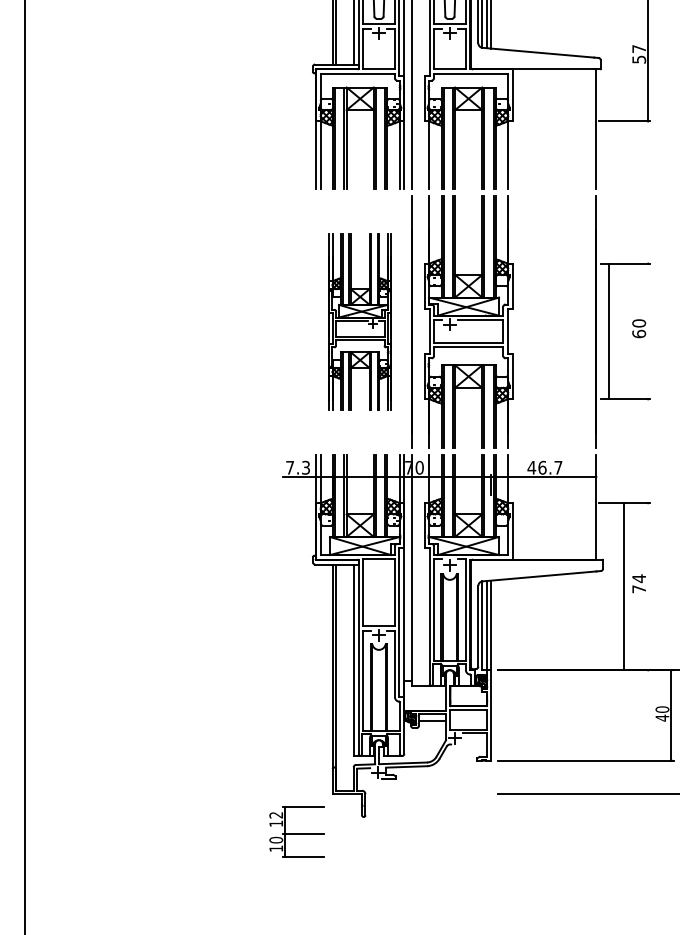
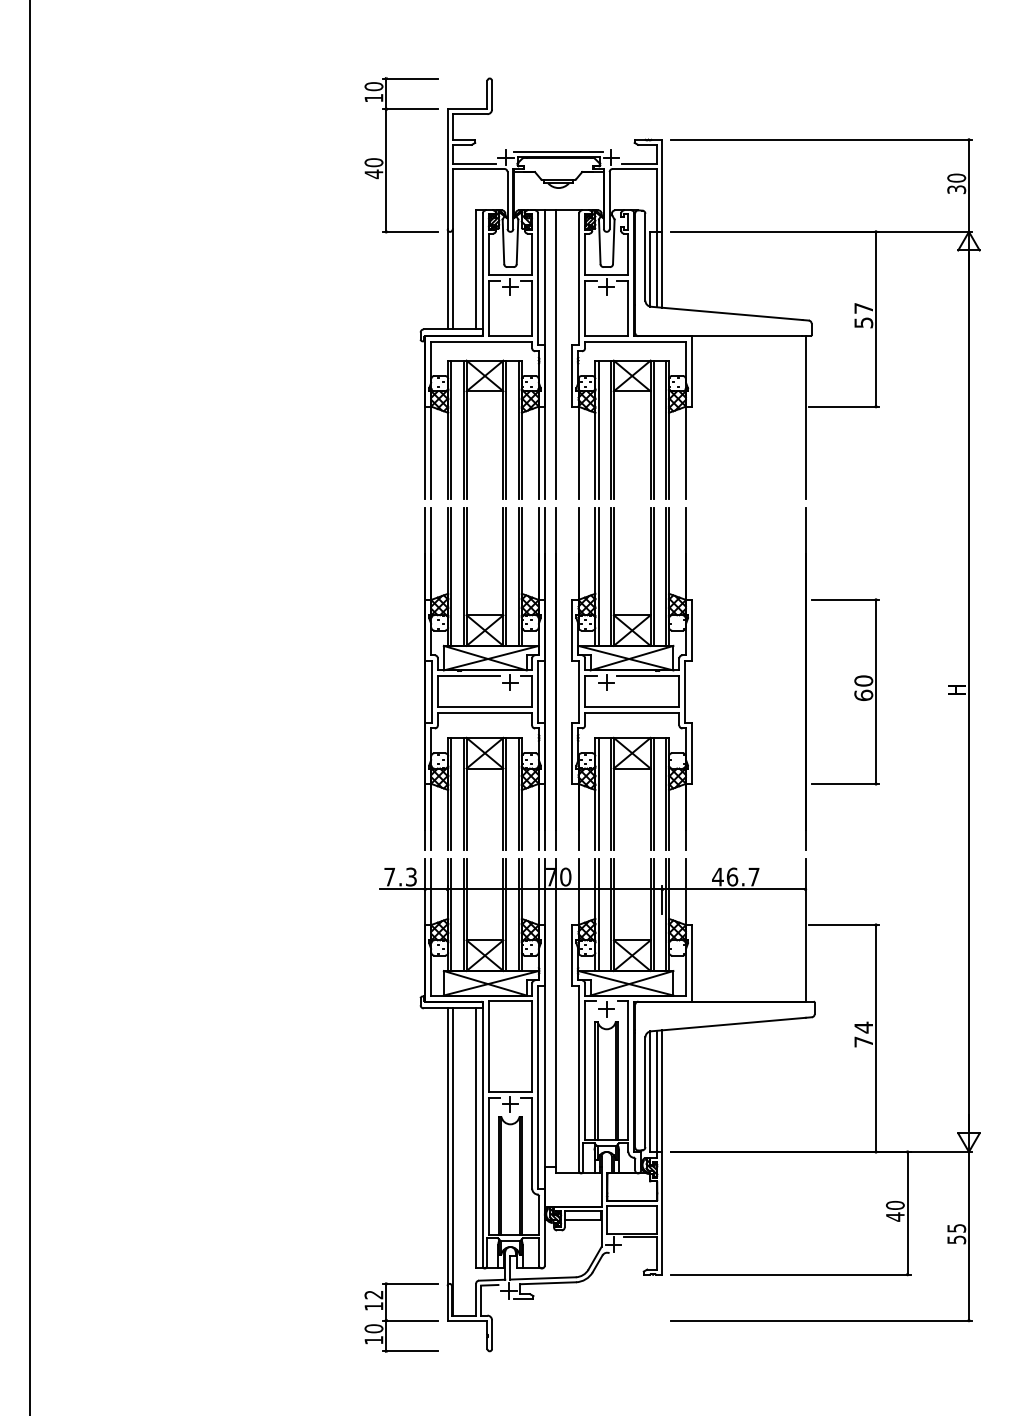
part: (359, 321) -> (484, 678), size x1.43
line: (609, 331) -> (876, 691), moved
line: (624, 586) -> (876, 1038), moved
part: (296, 831) -> (401, 1317), moved

